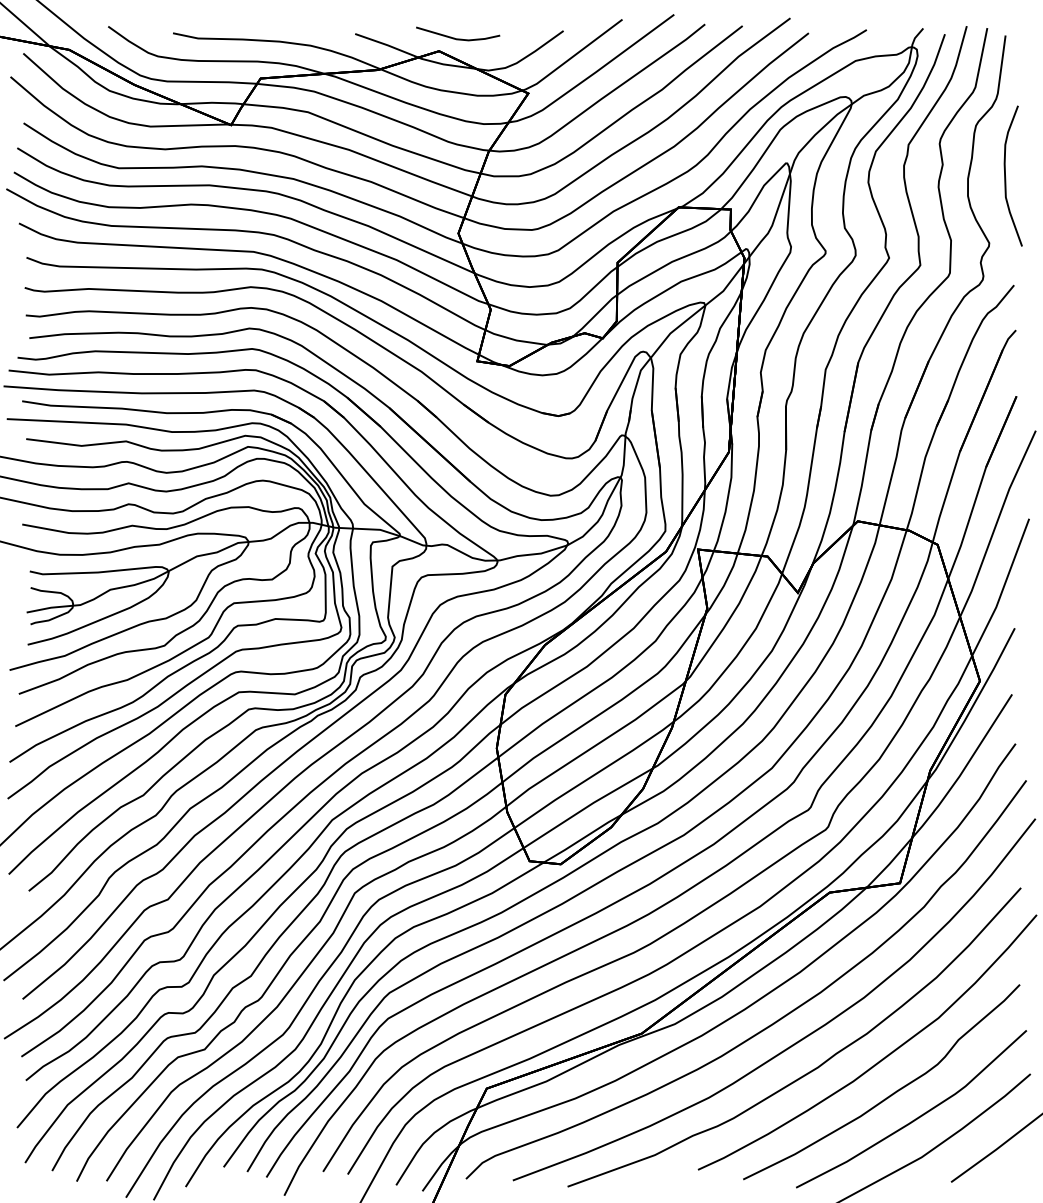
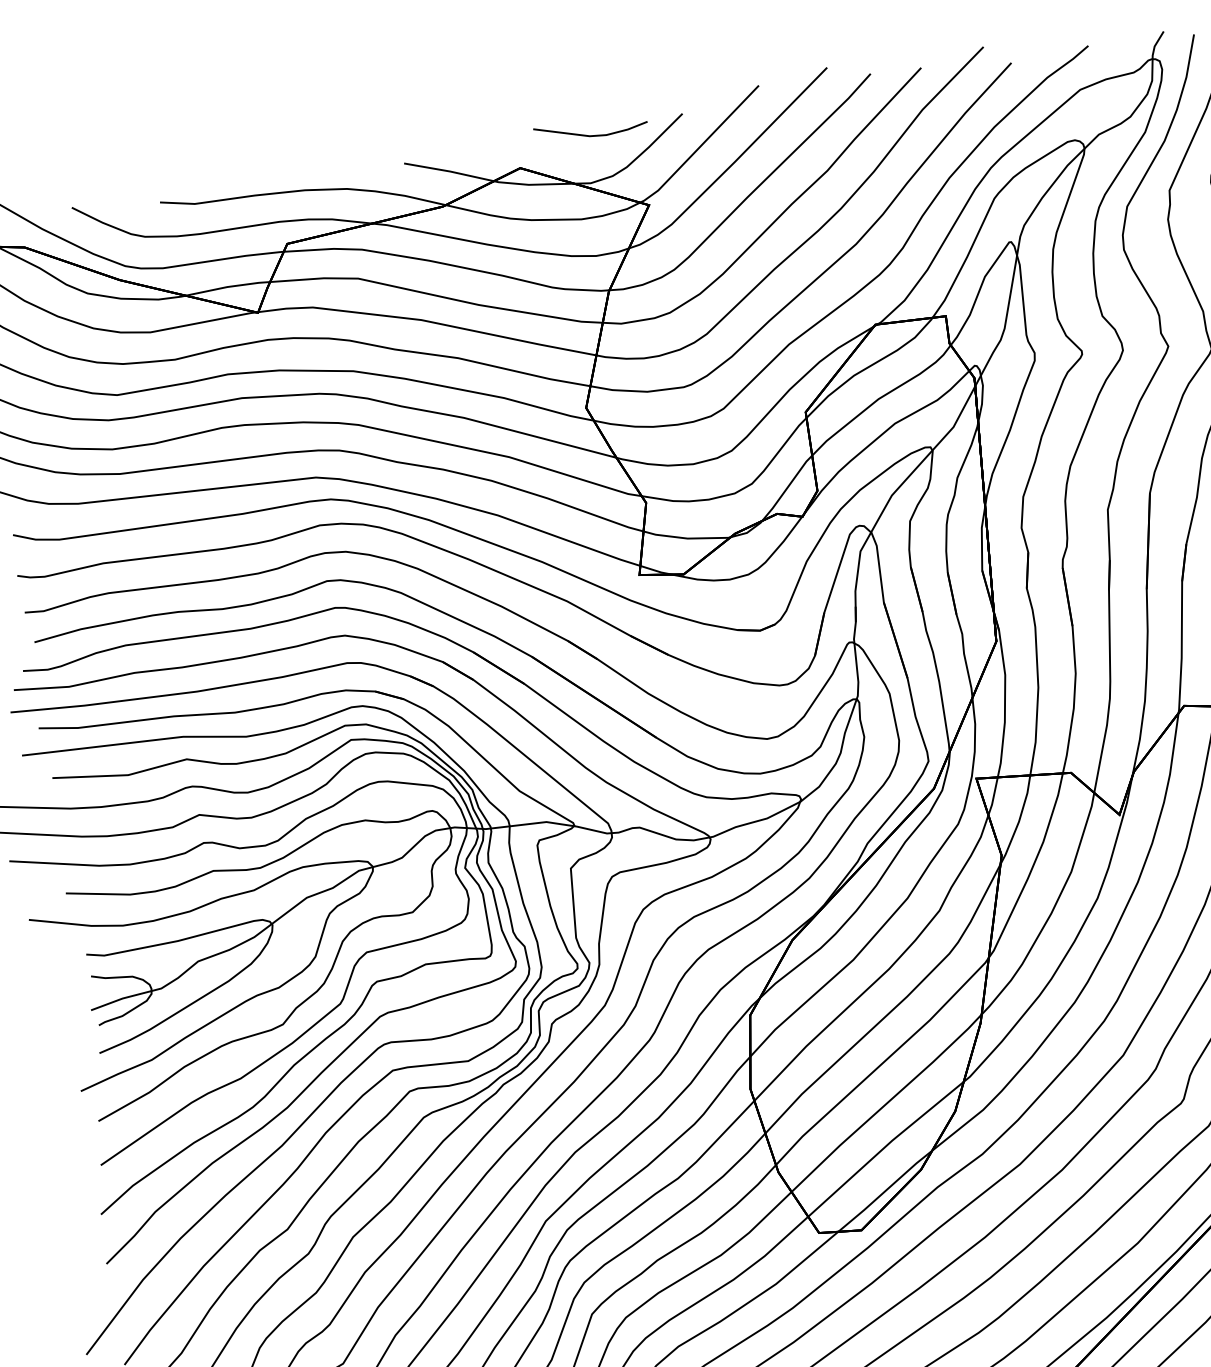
part: (458, 33) -> (591, 128), moved

